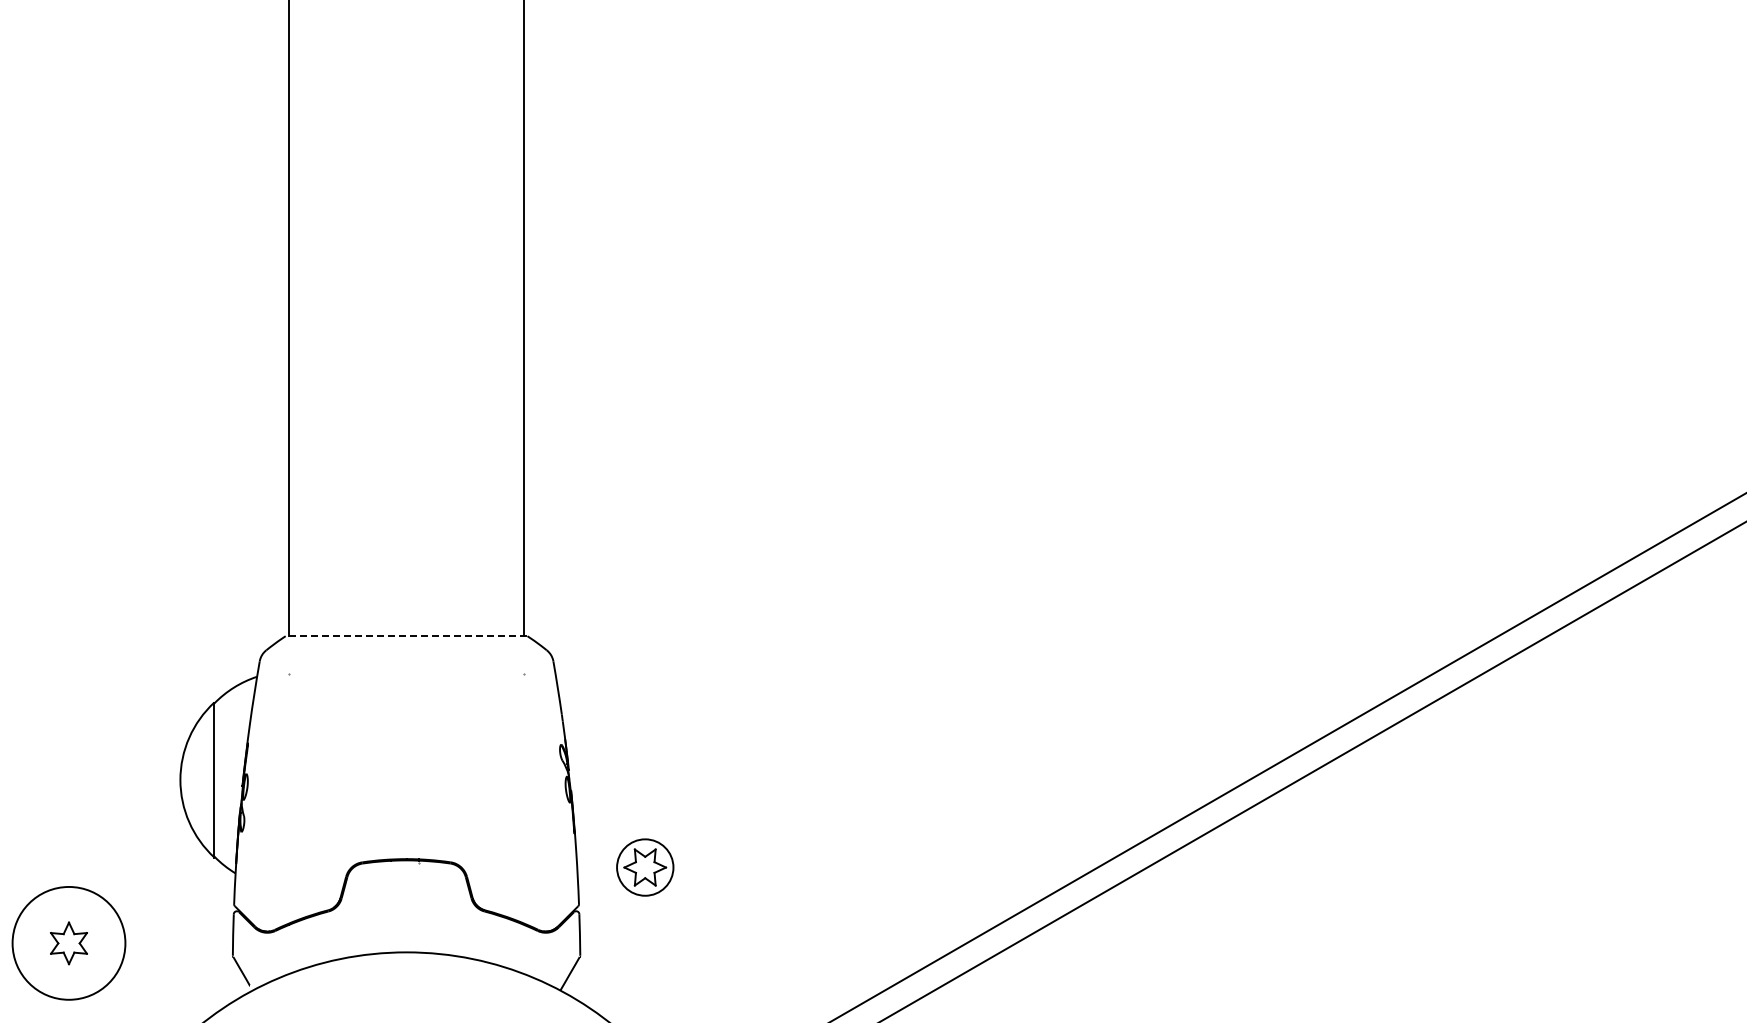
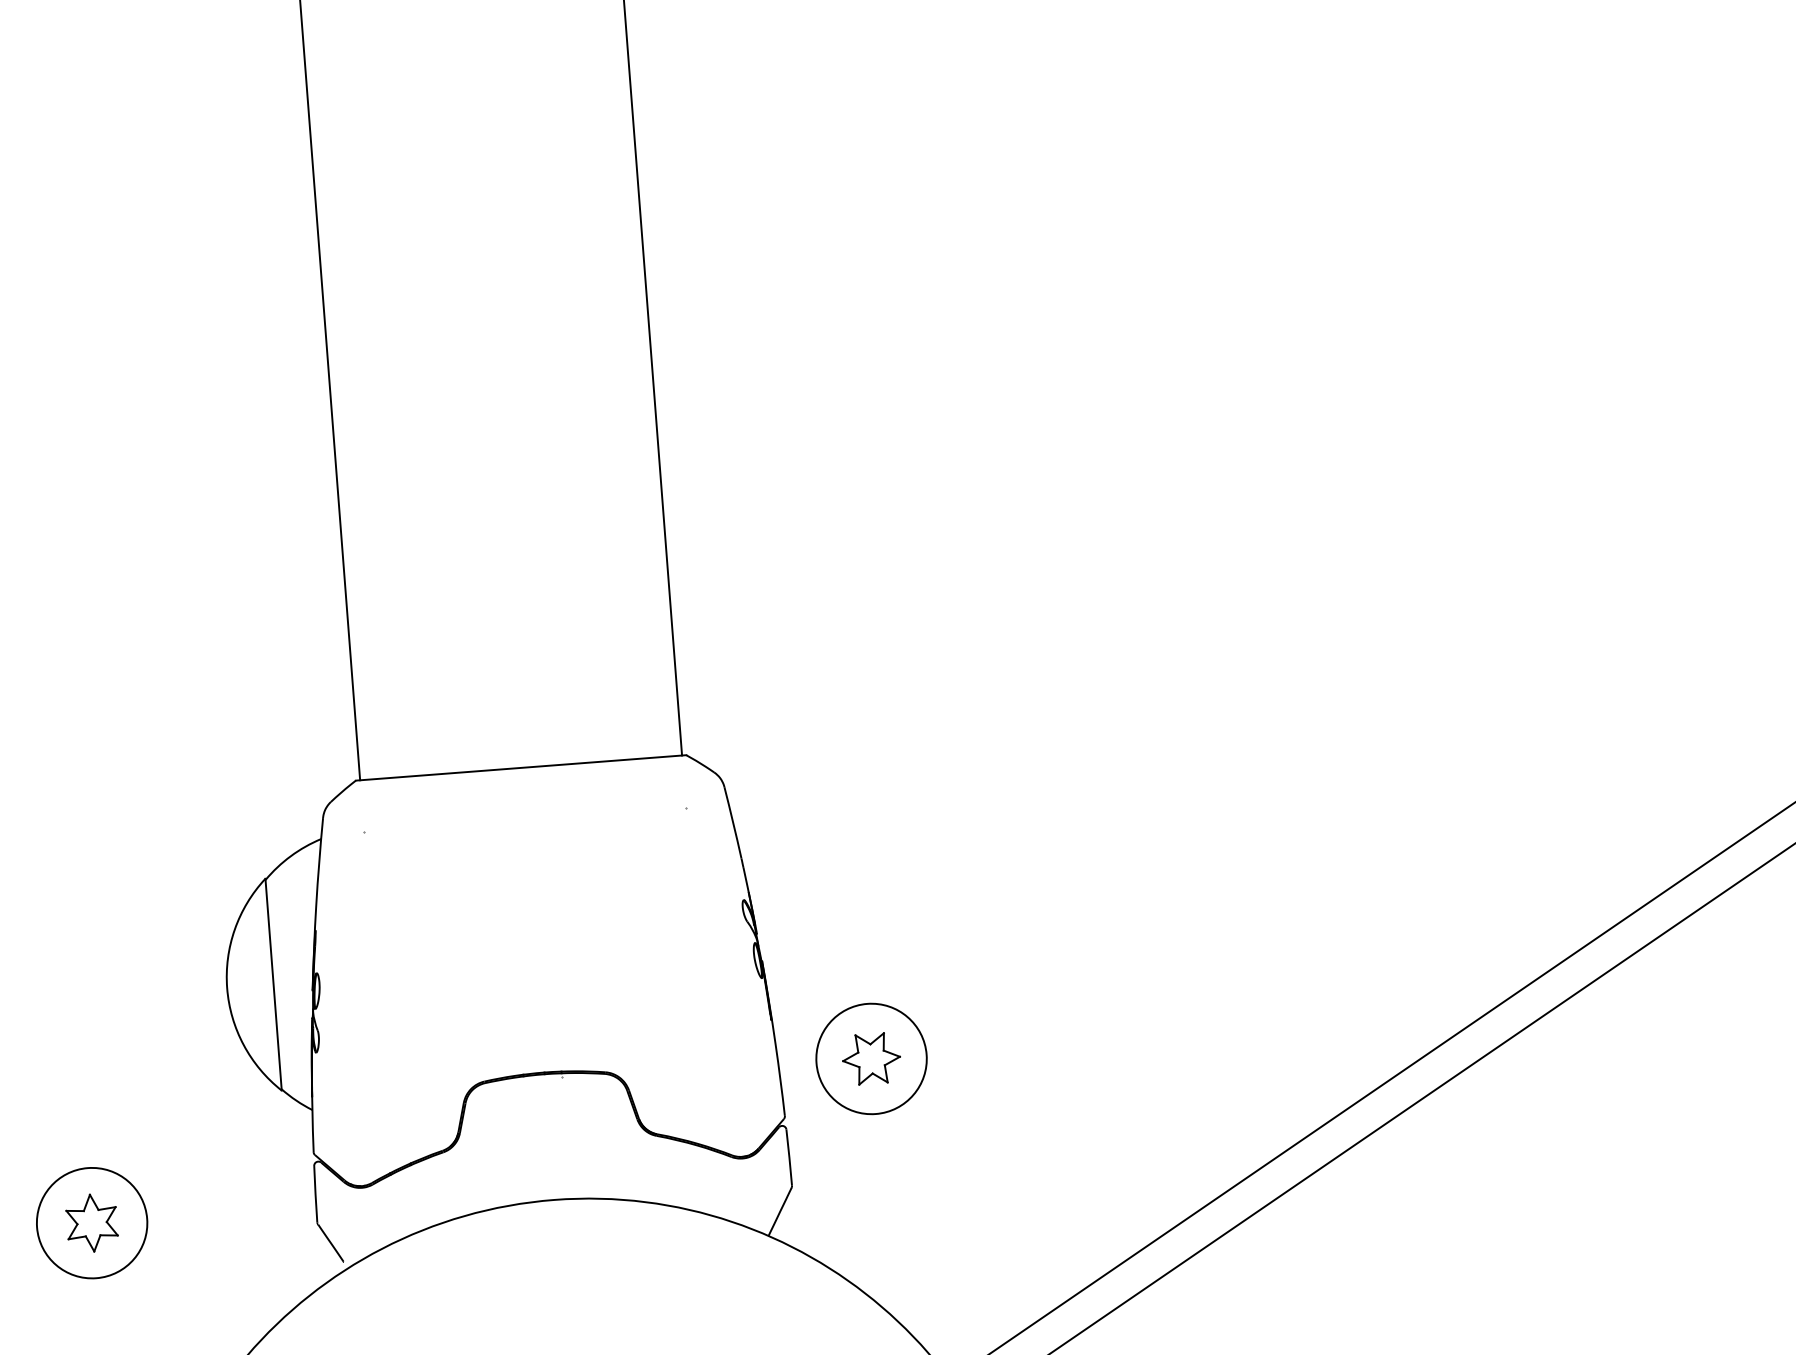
line: (406, 636) -> (521, 768), dashed -> solid
circle: (644, 867) -> (870, 1058), size x1.43
circle: (68, 943) -> (91, 1223), size x0.71

